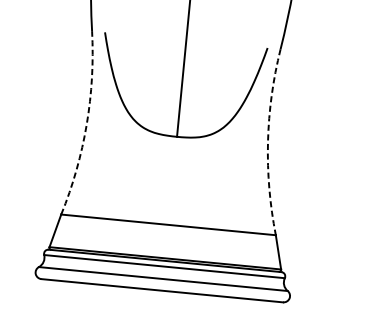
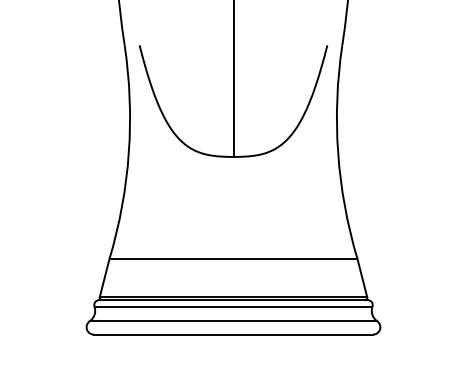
arc: (86, 124) -> (128, 152), dashed -> solid
arc: (268, 141) -> (338, 152), dashed -> solid

